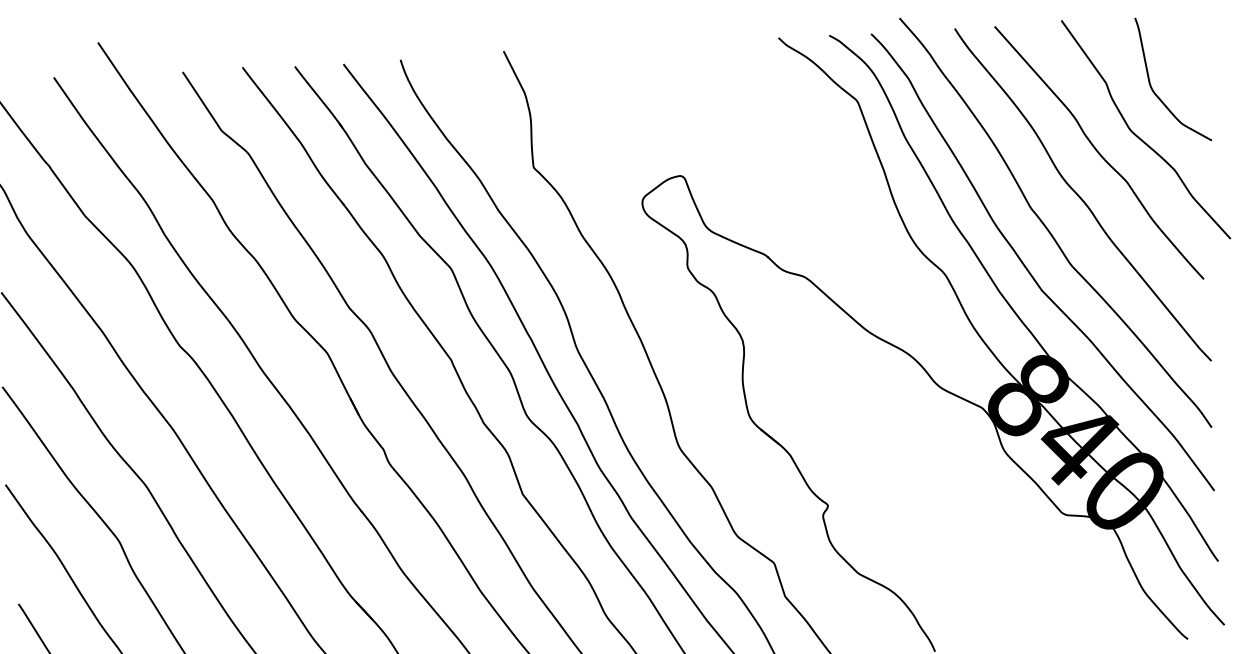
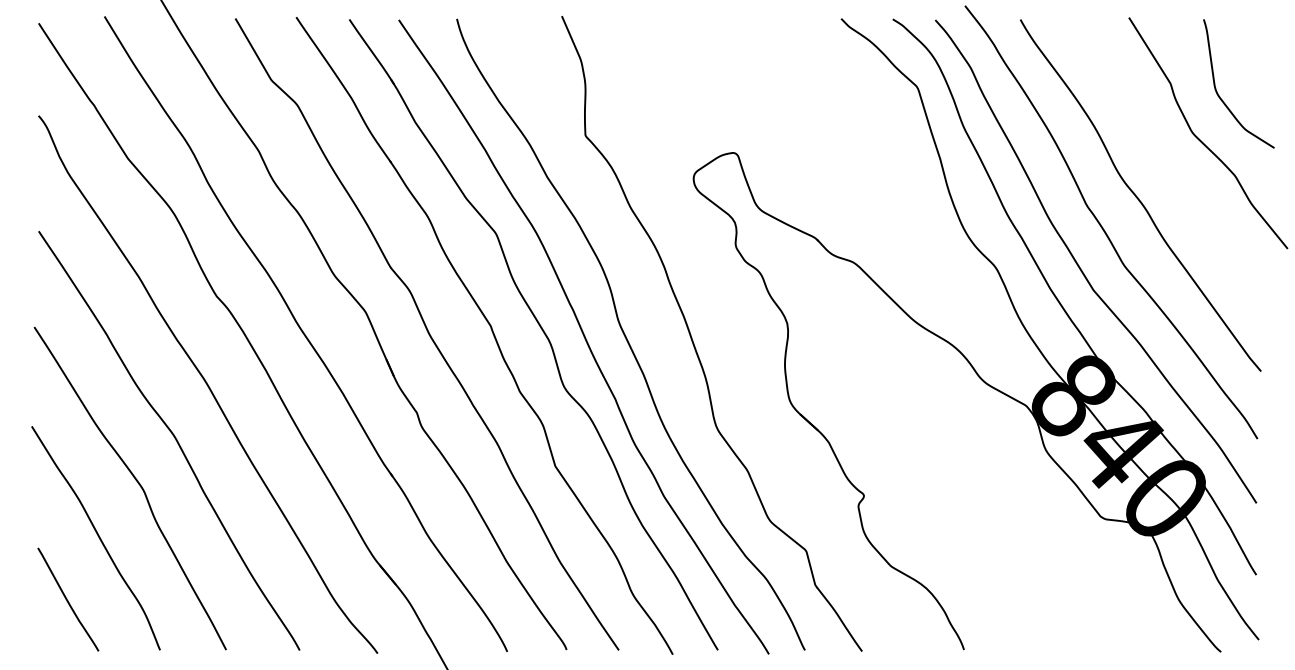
curve: (1099, 152) -> (1159, 153), removed

